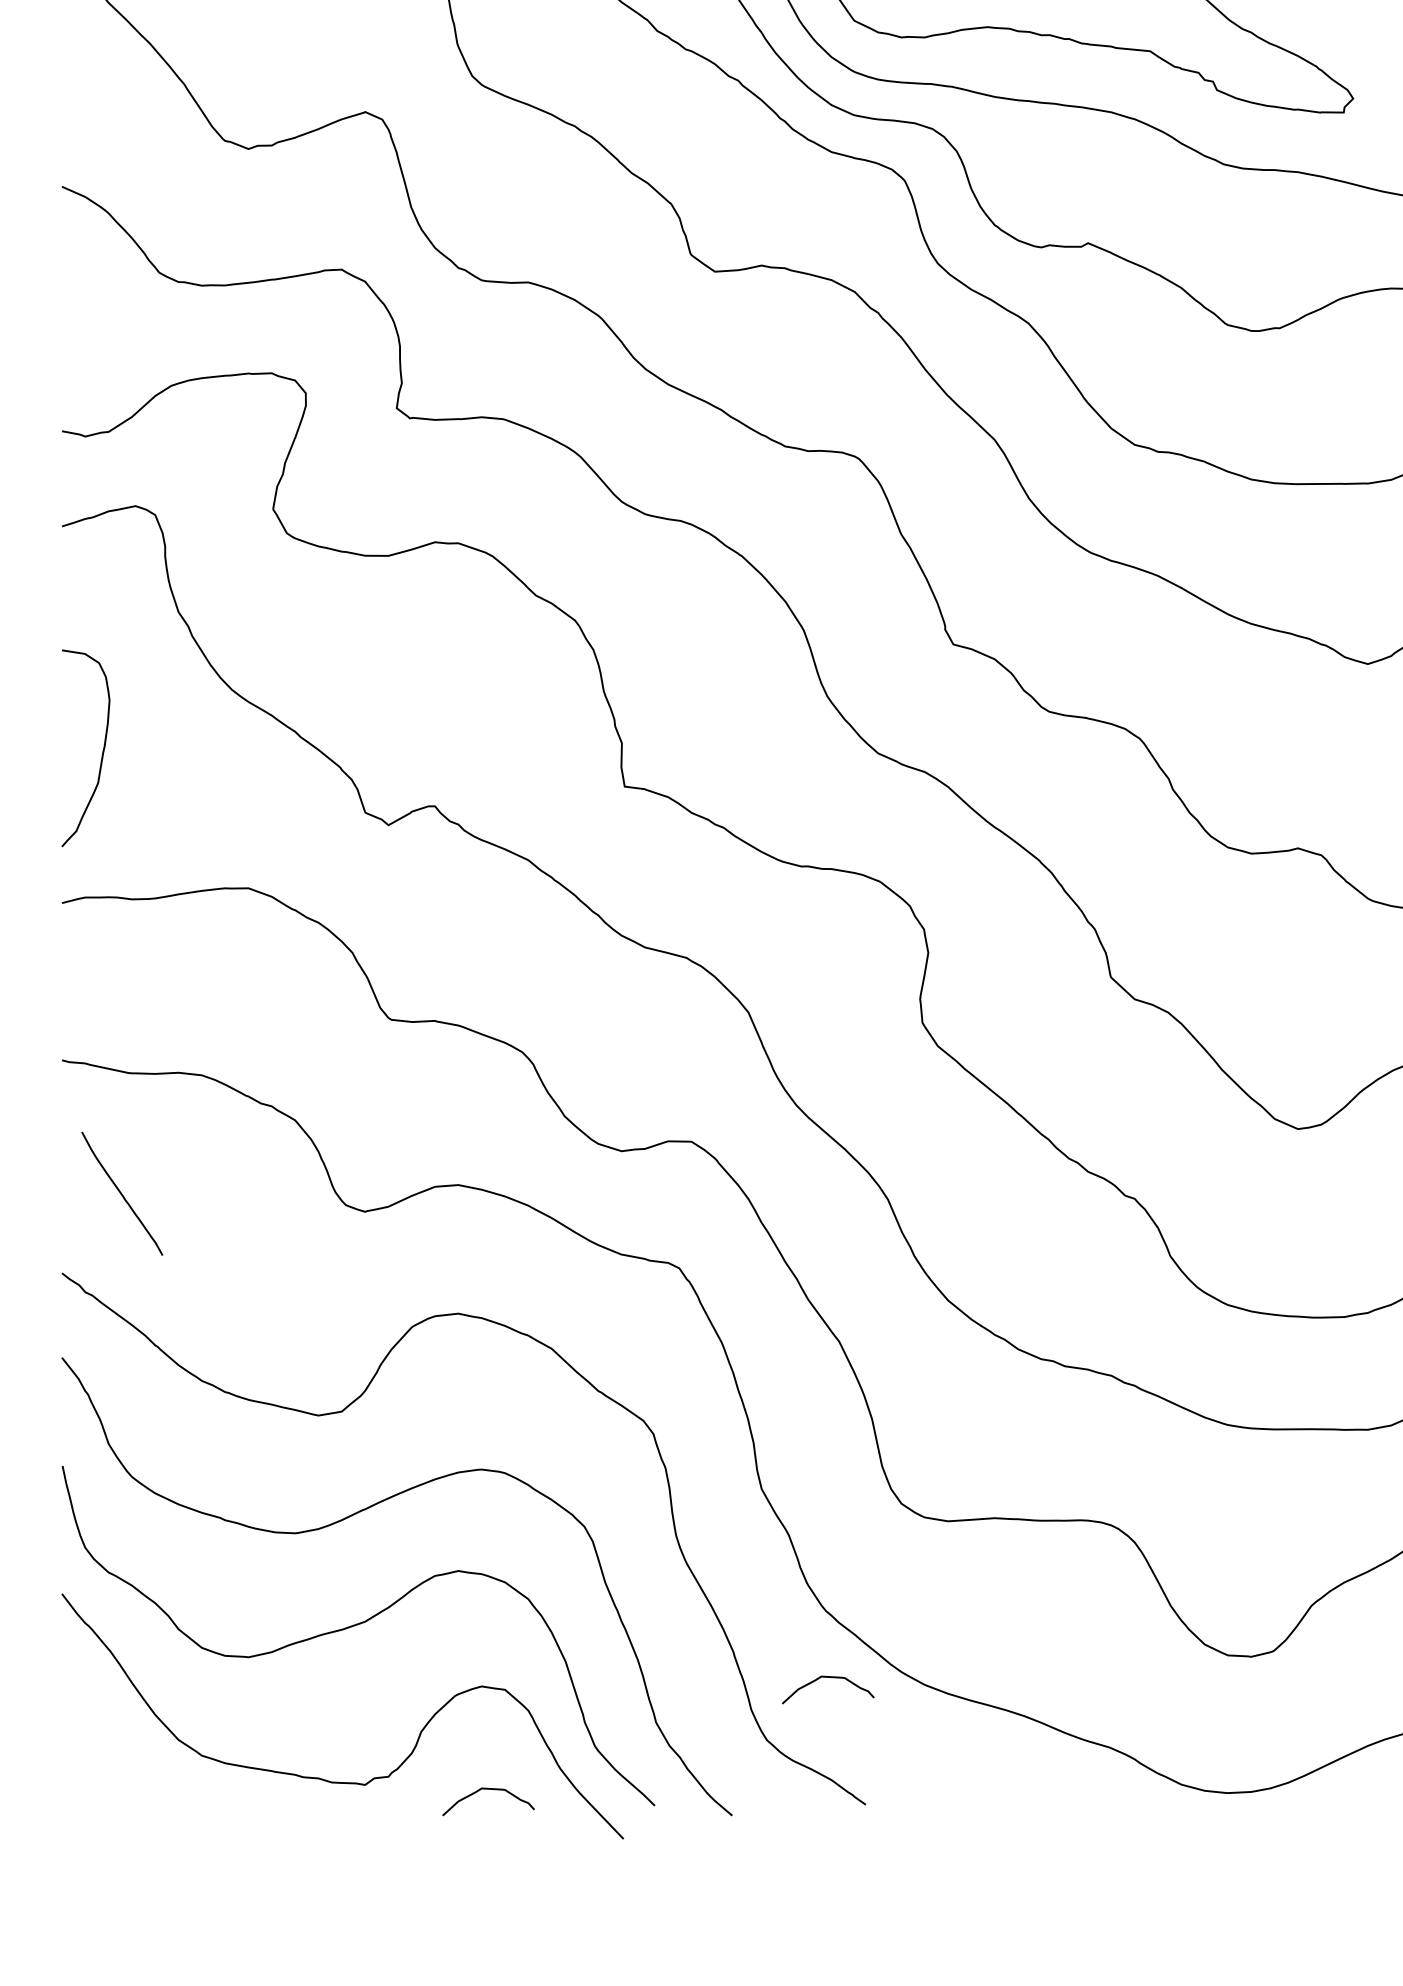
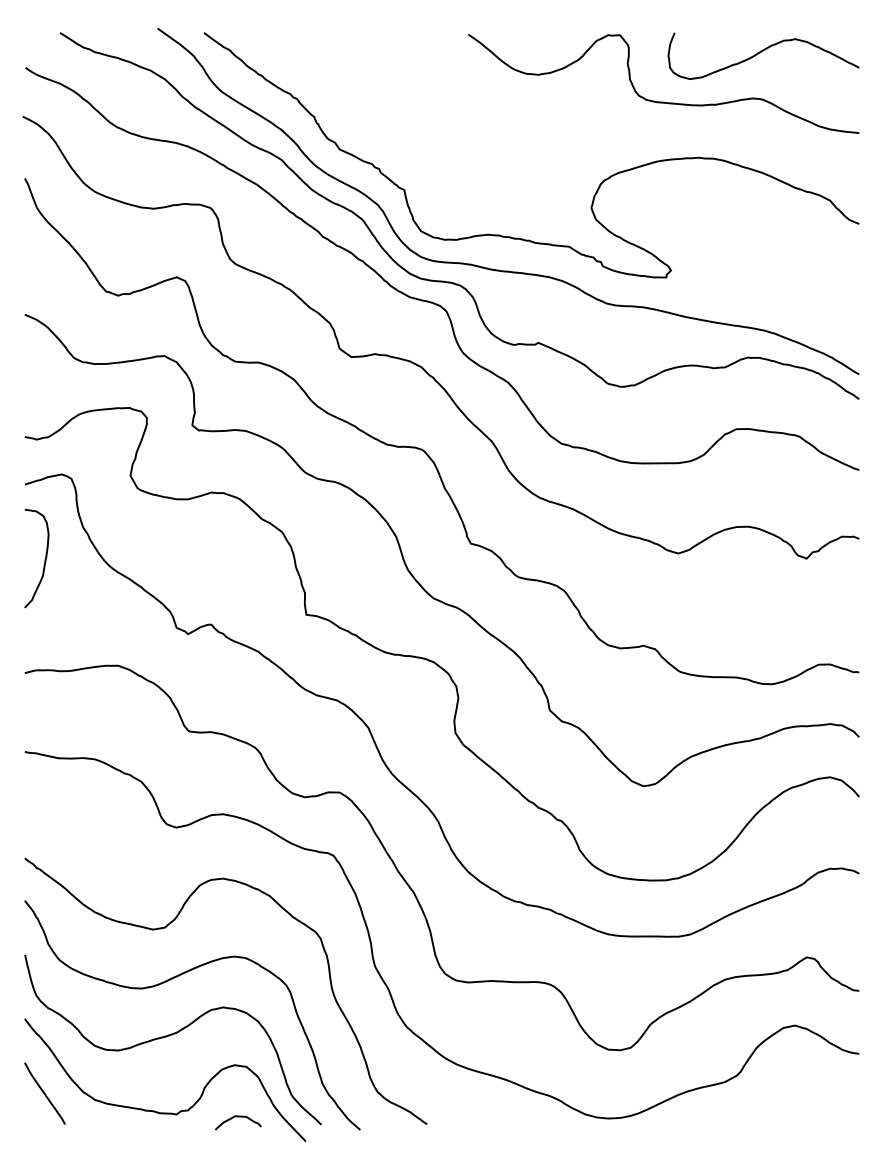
curve: (101, 749) -> (44, 559), moved
curve: (121, 1193) -> (44, 1093), moved
curve: (828, 1679) -> (408, 1061), removed

